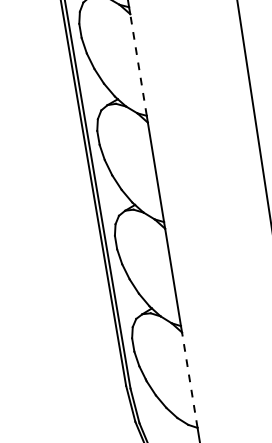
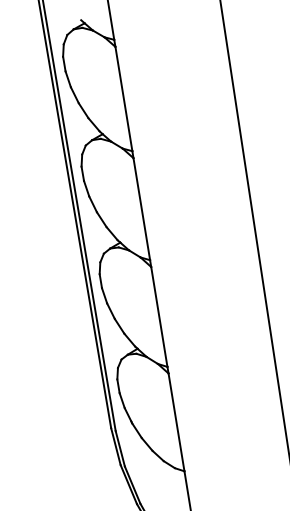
line: (138, 65) -> (123, 99), dashed -> solid
line: (189, 380) -> (176, 422), dashed -> solid

